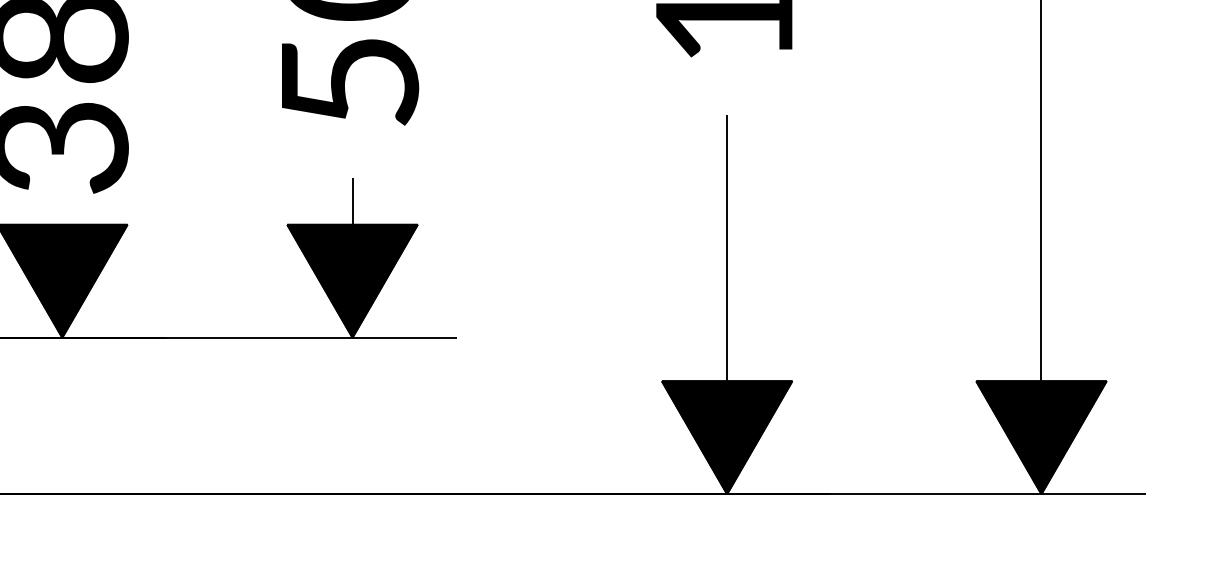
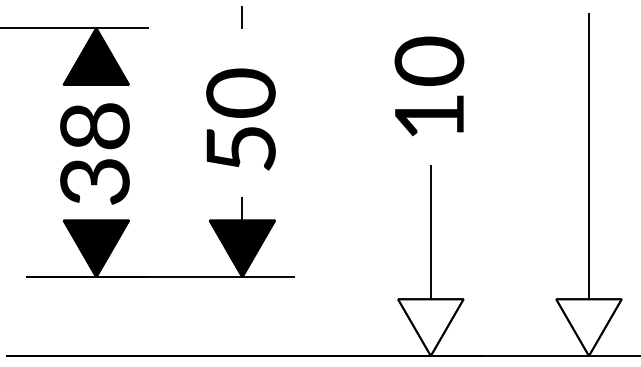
fill: (726, 437) -> (430, 327), removed
fill: (1040, 437) -> (588, 327), removed

